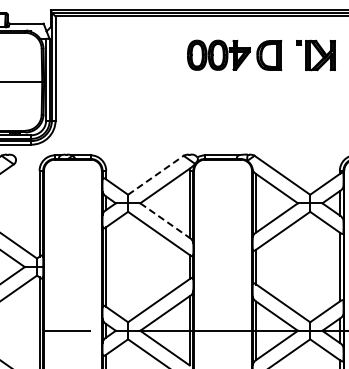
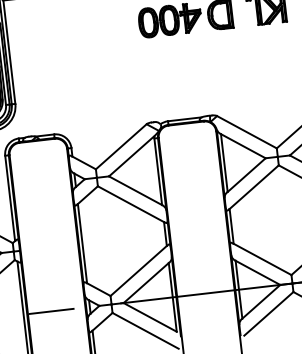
line: (155, 175) -> (120, 147), dashed -> solid
line: (165, 220) -> (136, 190), dashed -> solid

